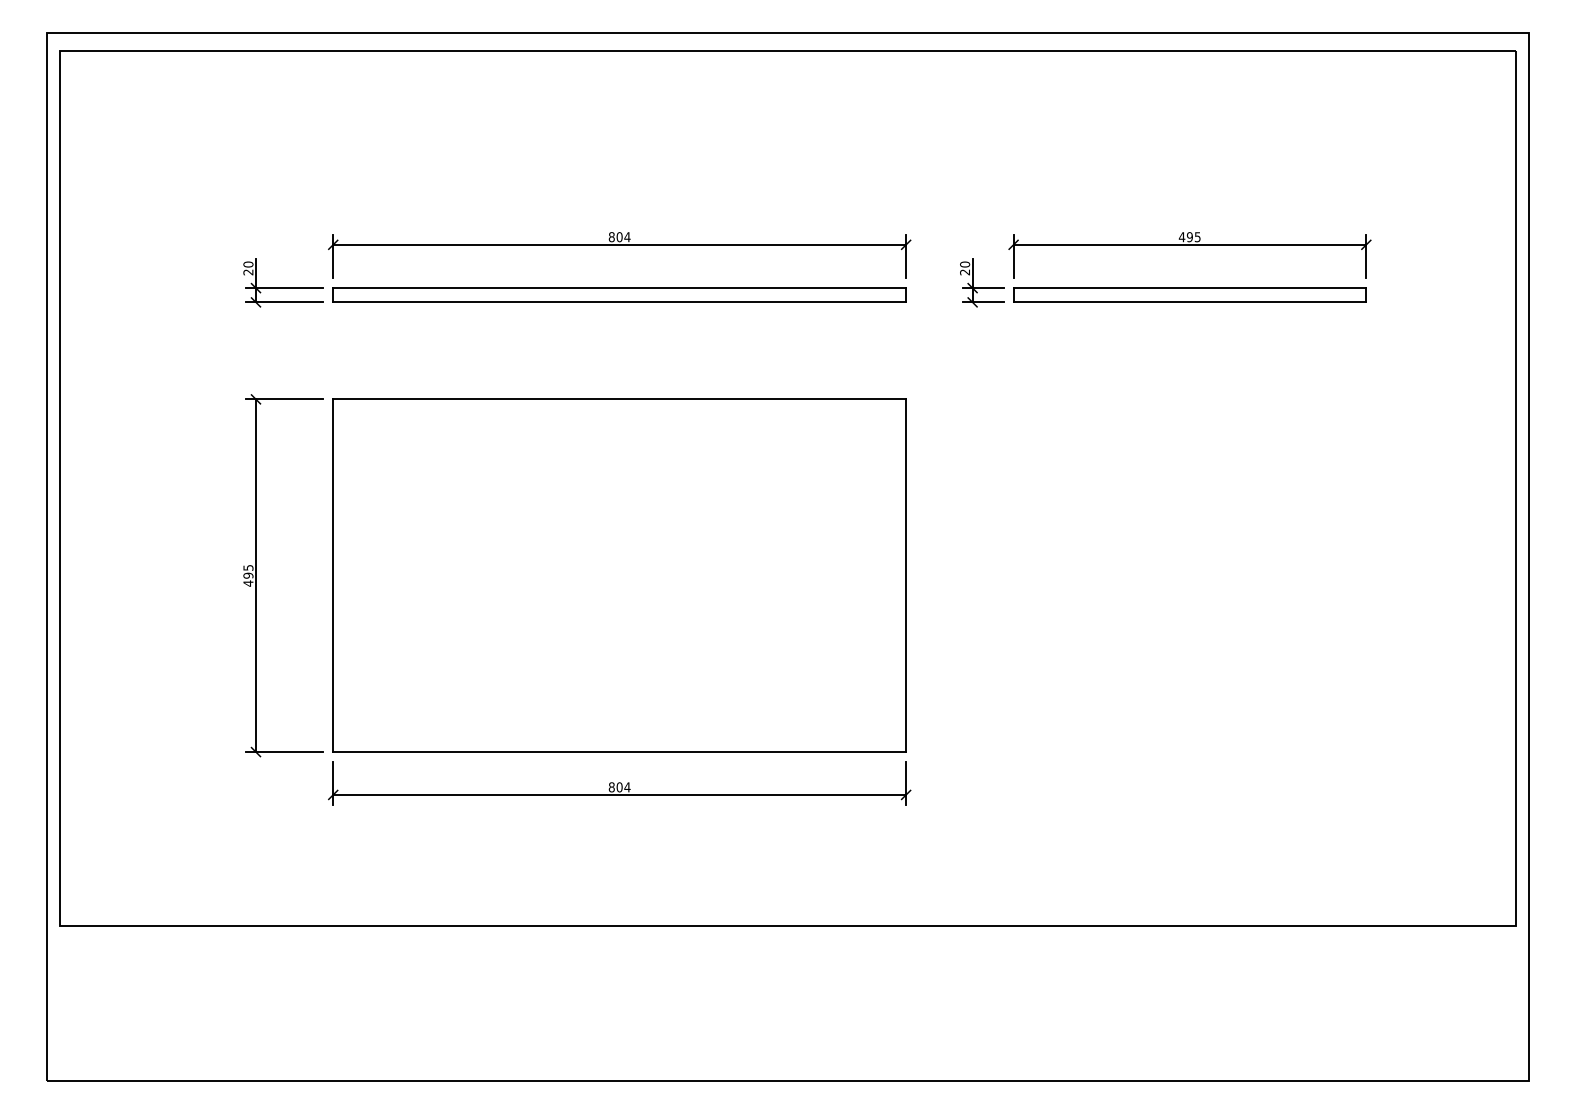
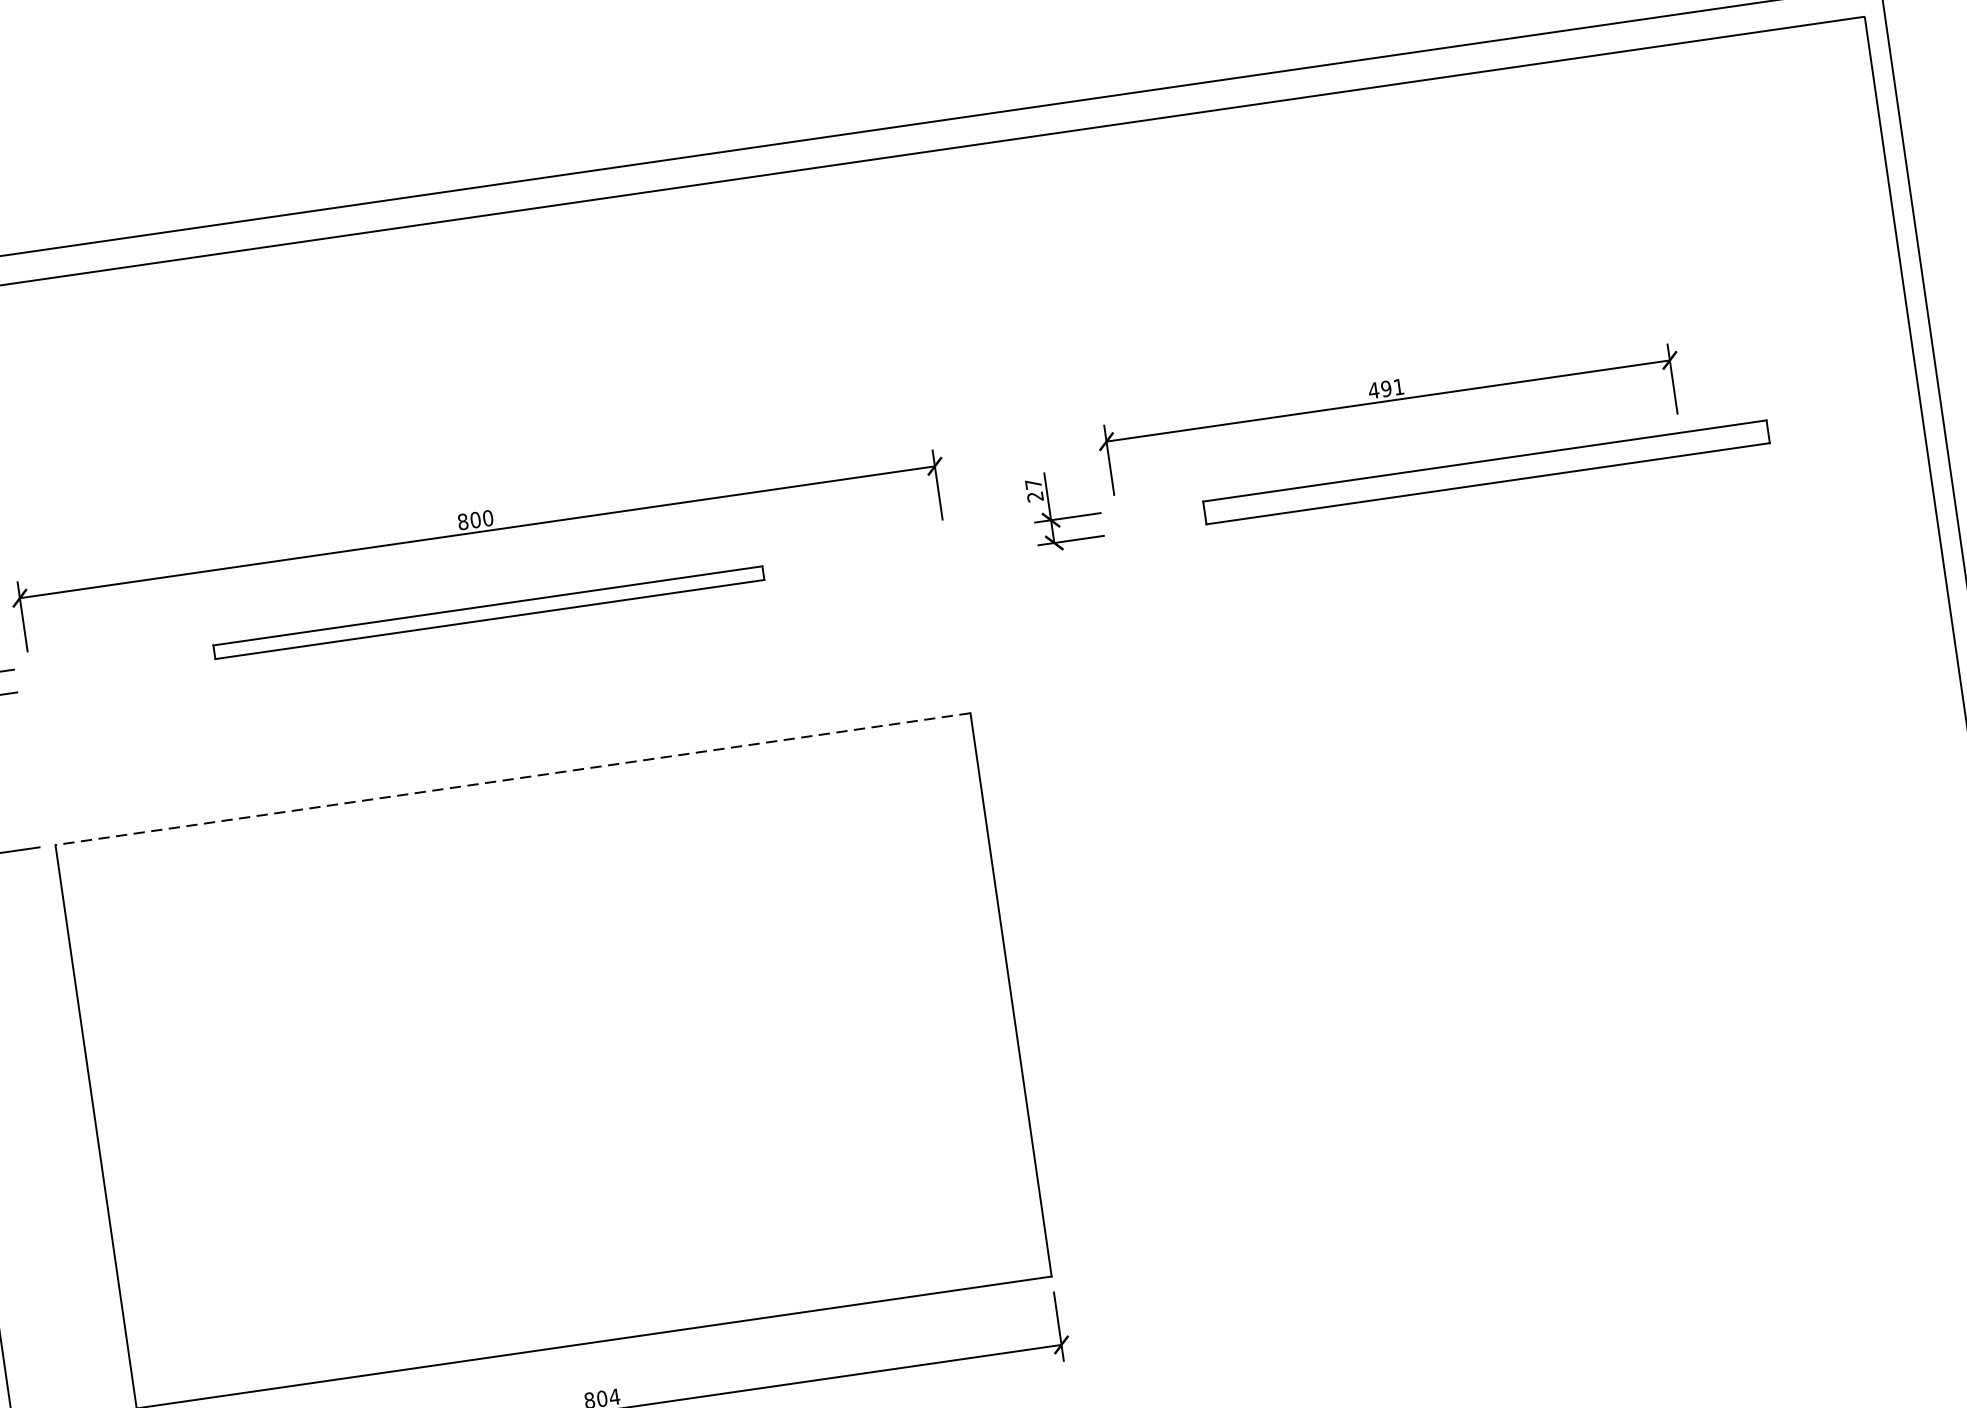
text: (627, 237) -> (488, 518), 804 -> 800
text: (1197, 237) -> (1398, 387), 495 -> 491
text: (965, 264) -> (1034, 484), 20 -> 27
part: (619, 294) -> (488, 611), size x0.6
part: (1189, 294) -> (1485, 471), moved
line: (619, 399) -> (512, 779), solid -> dashed

